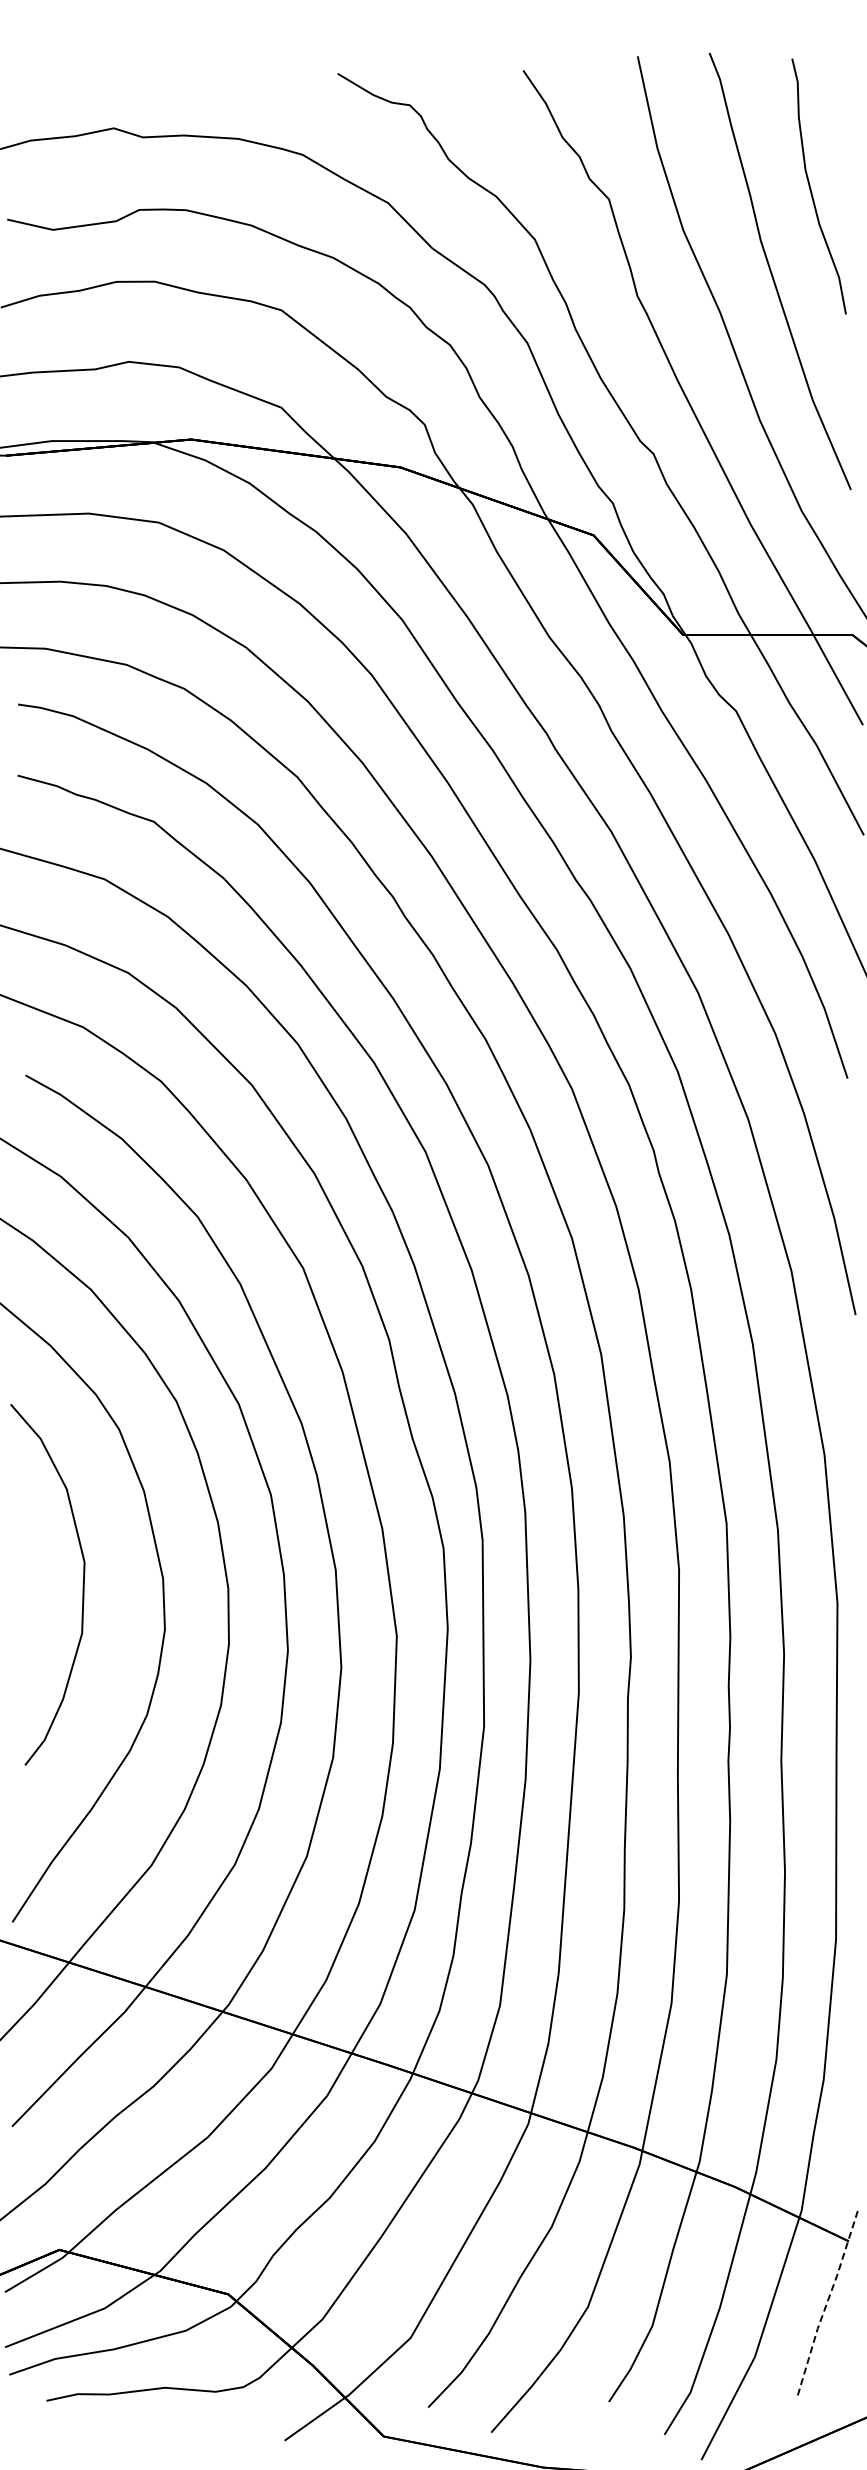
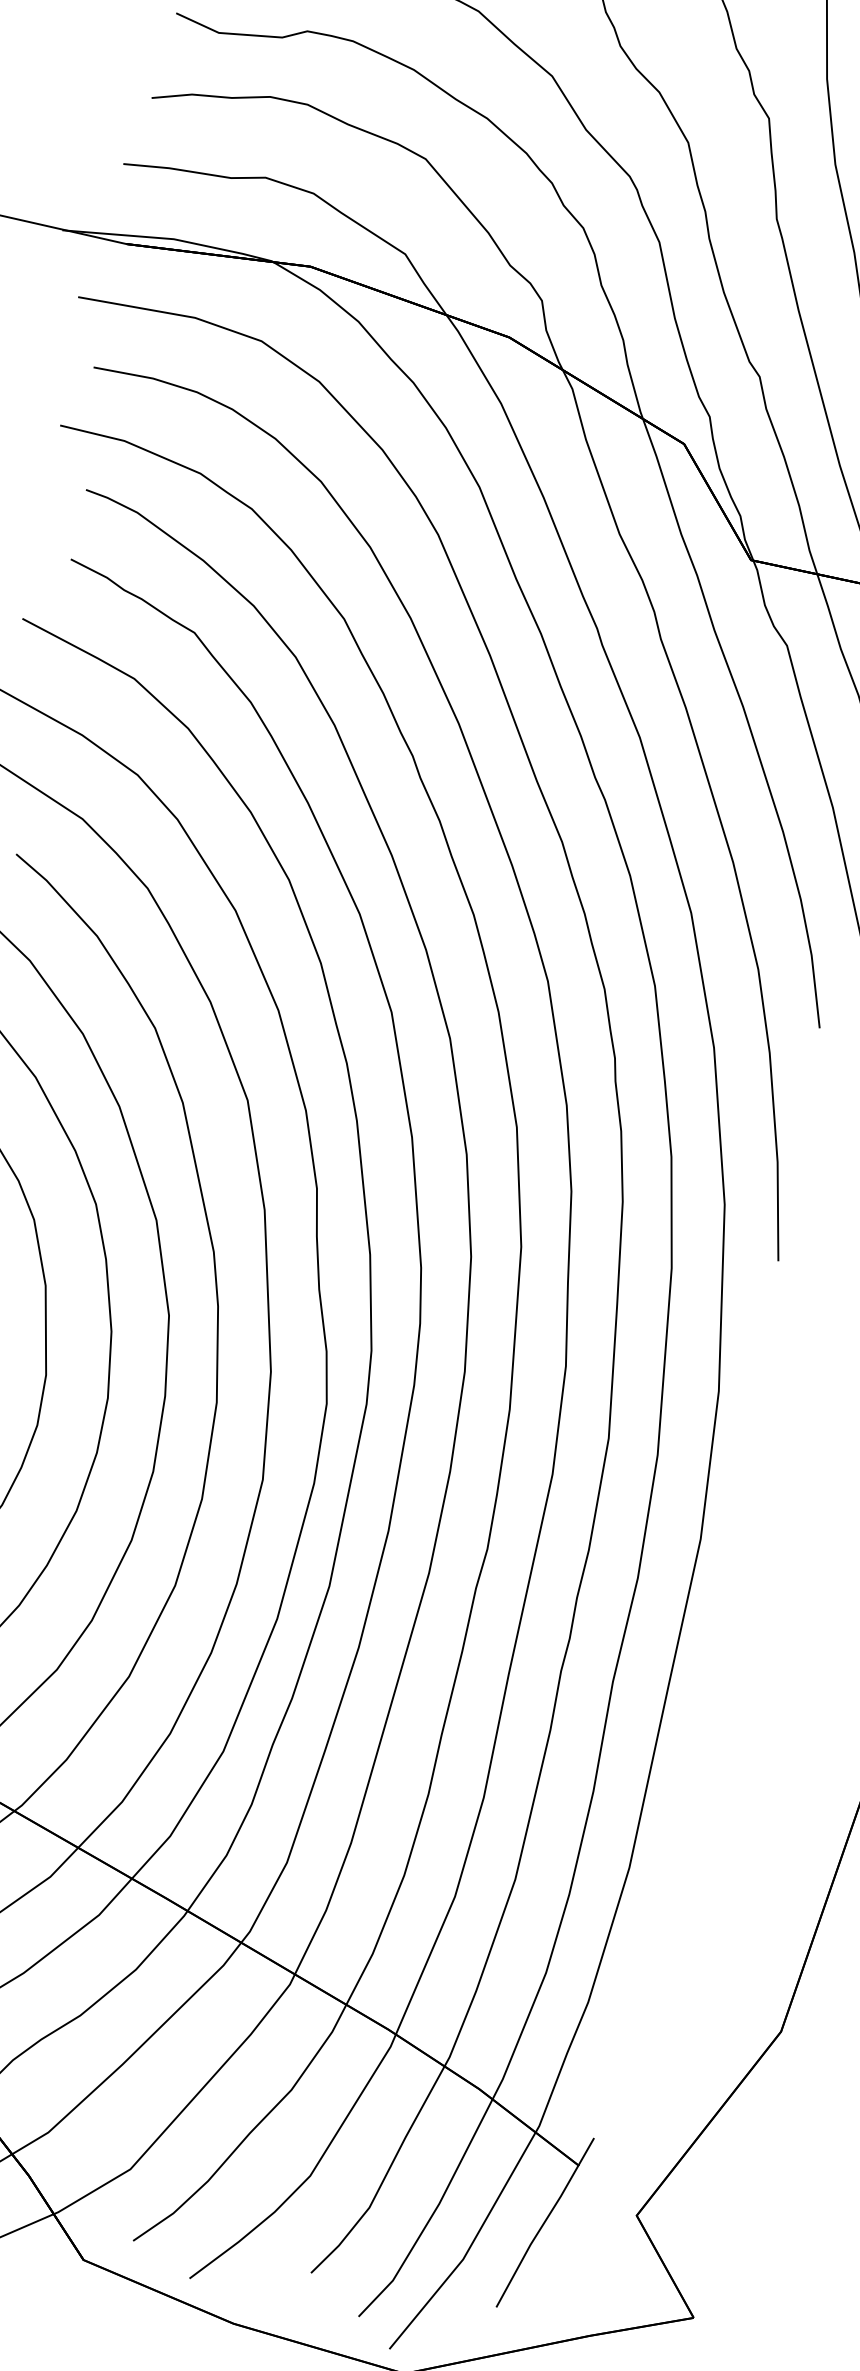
line: (826, 2304) -> (544, 2222), dashed -> solid

